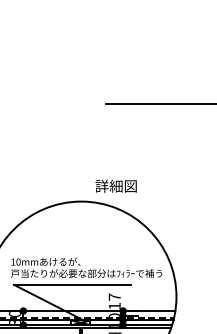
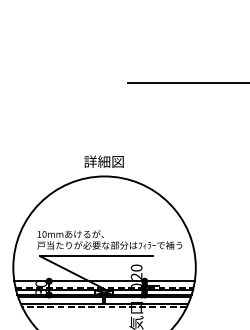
text: (115, 185) -> (103, 161), moved
text: (114, 300) -> (136, 271), 17 -> 20

